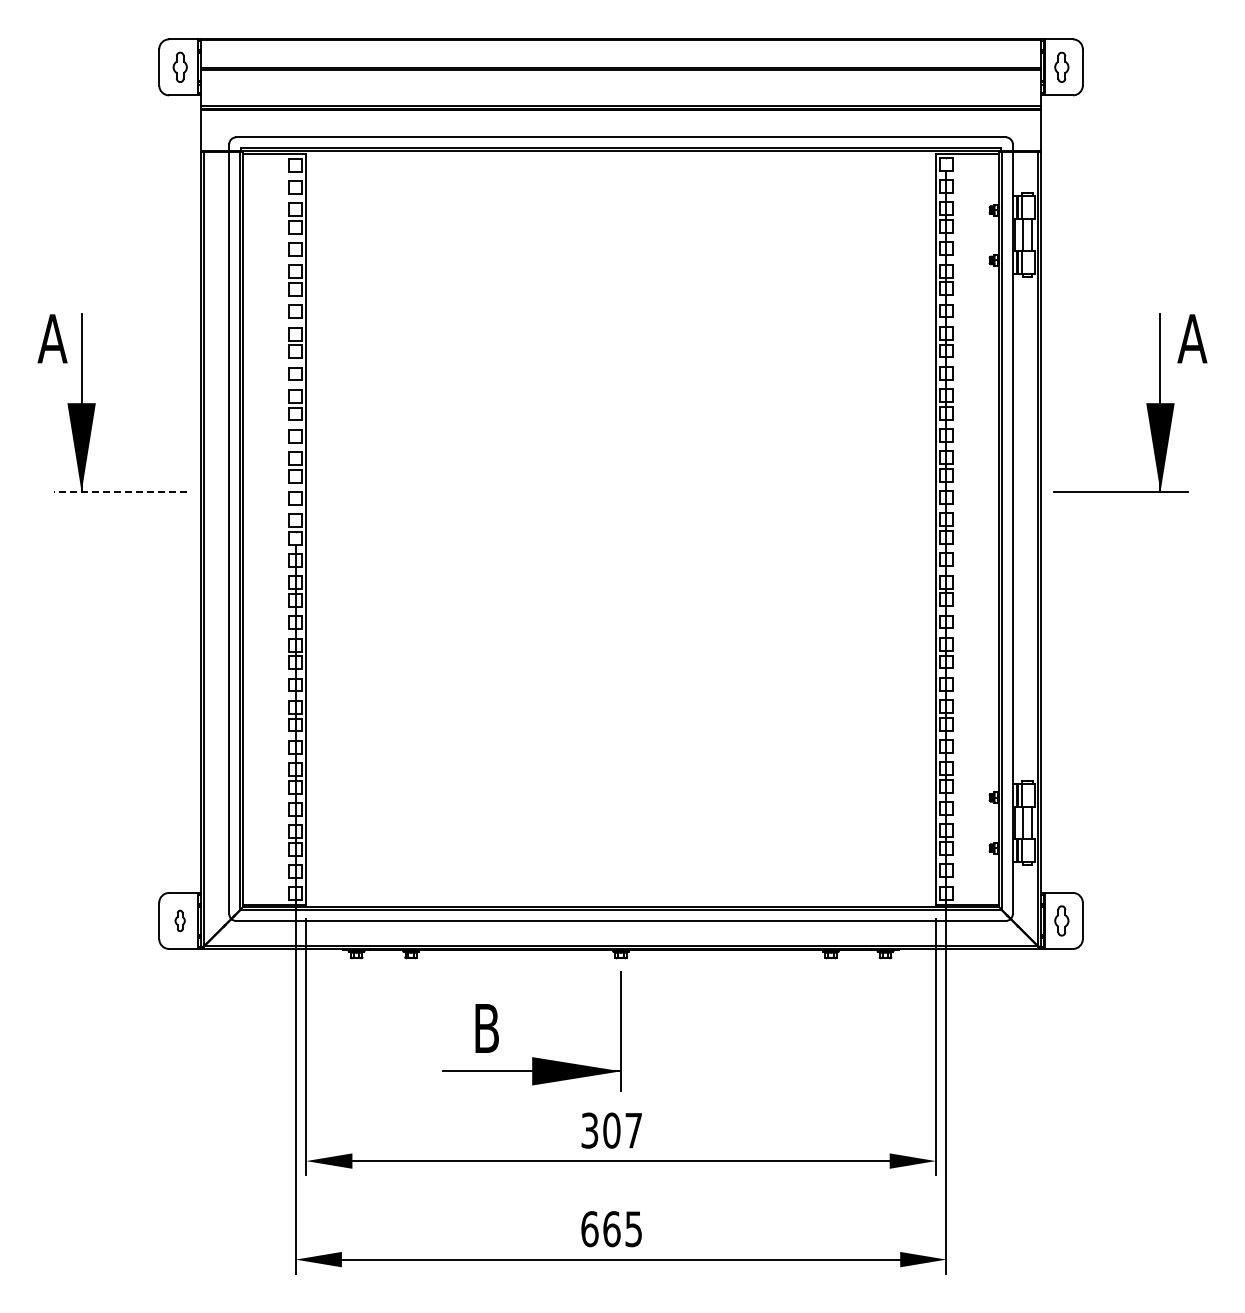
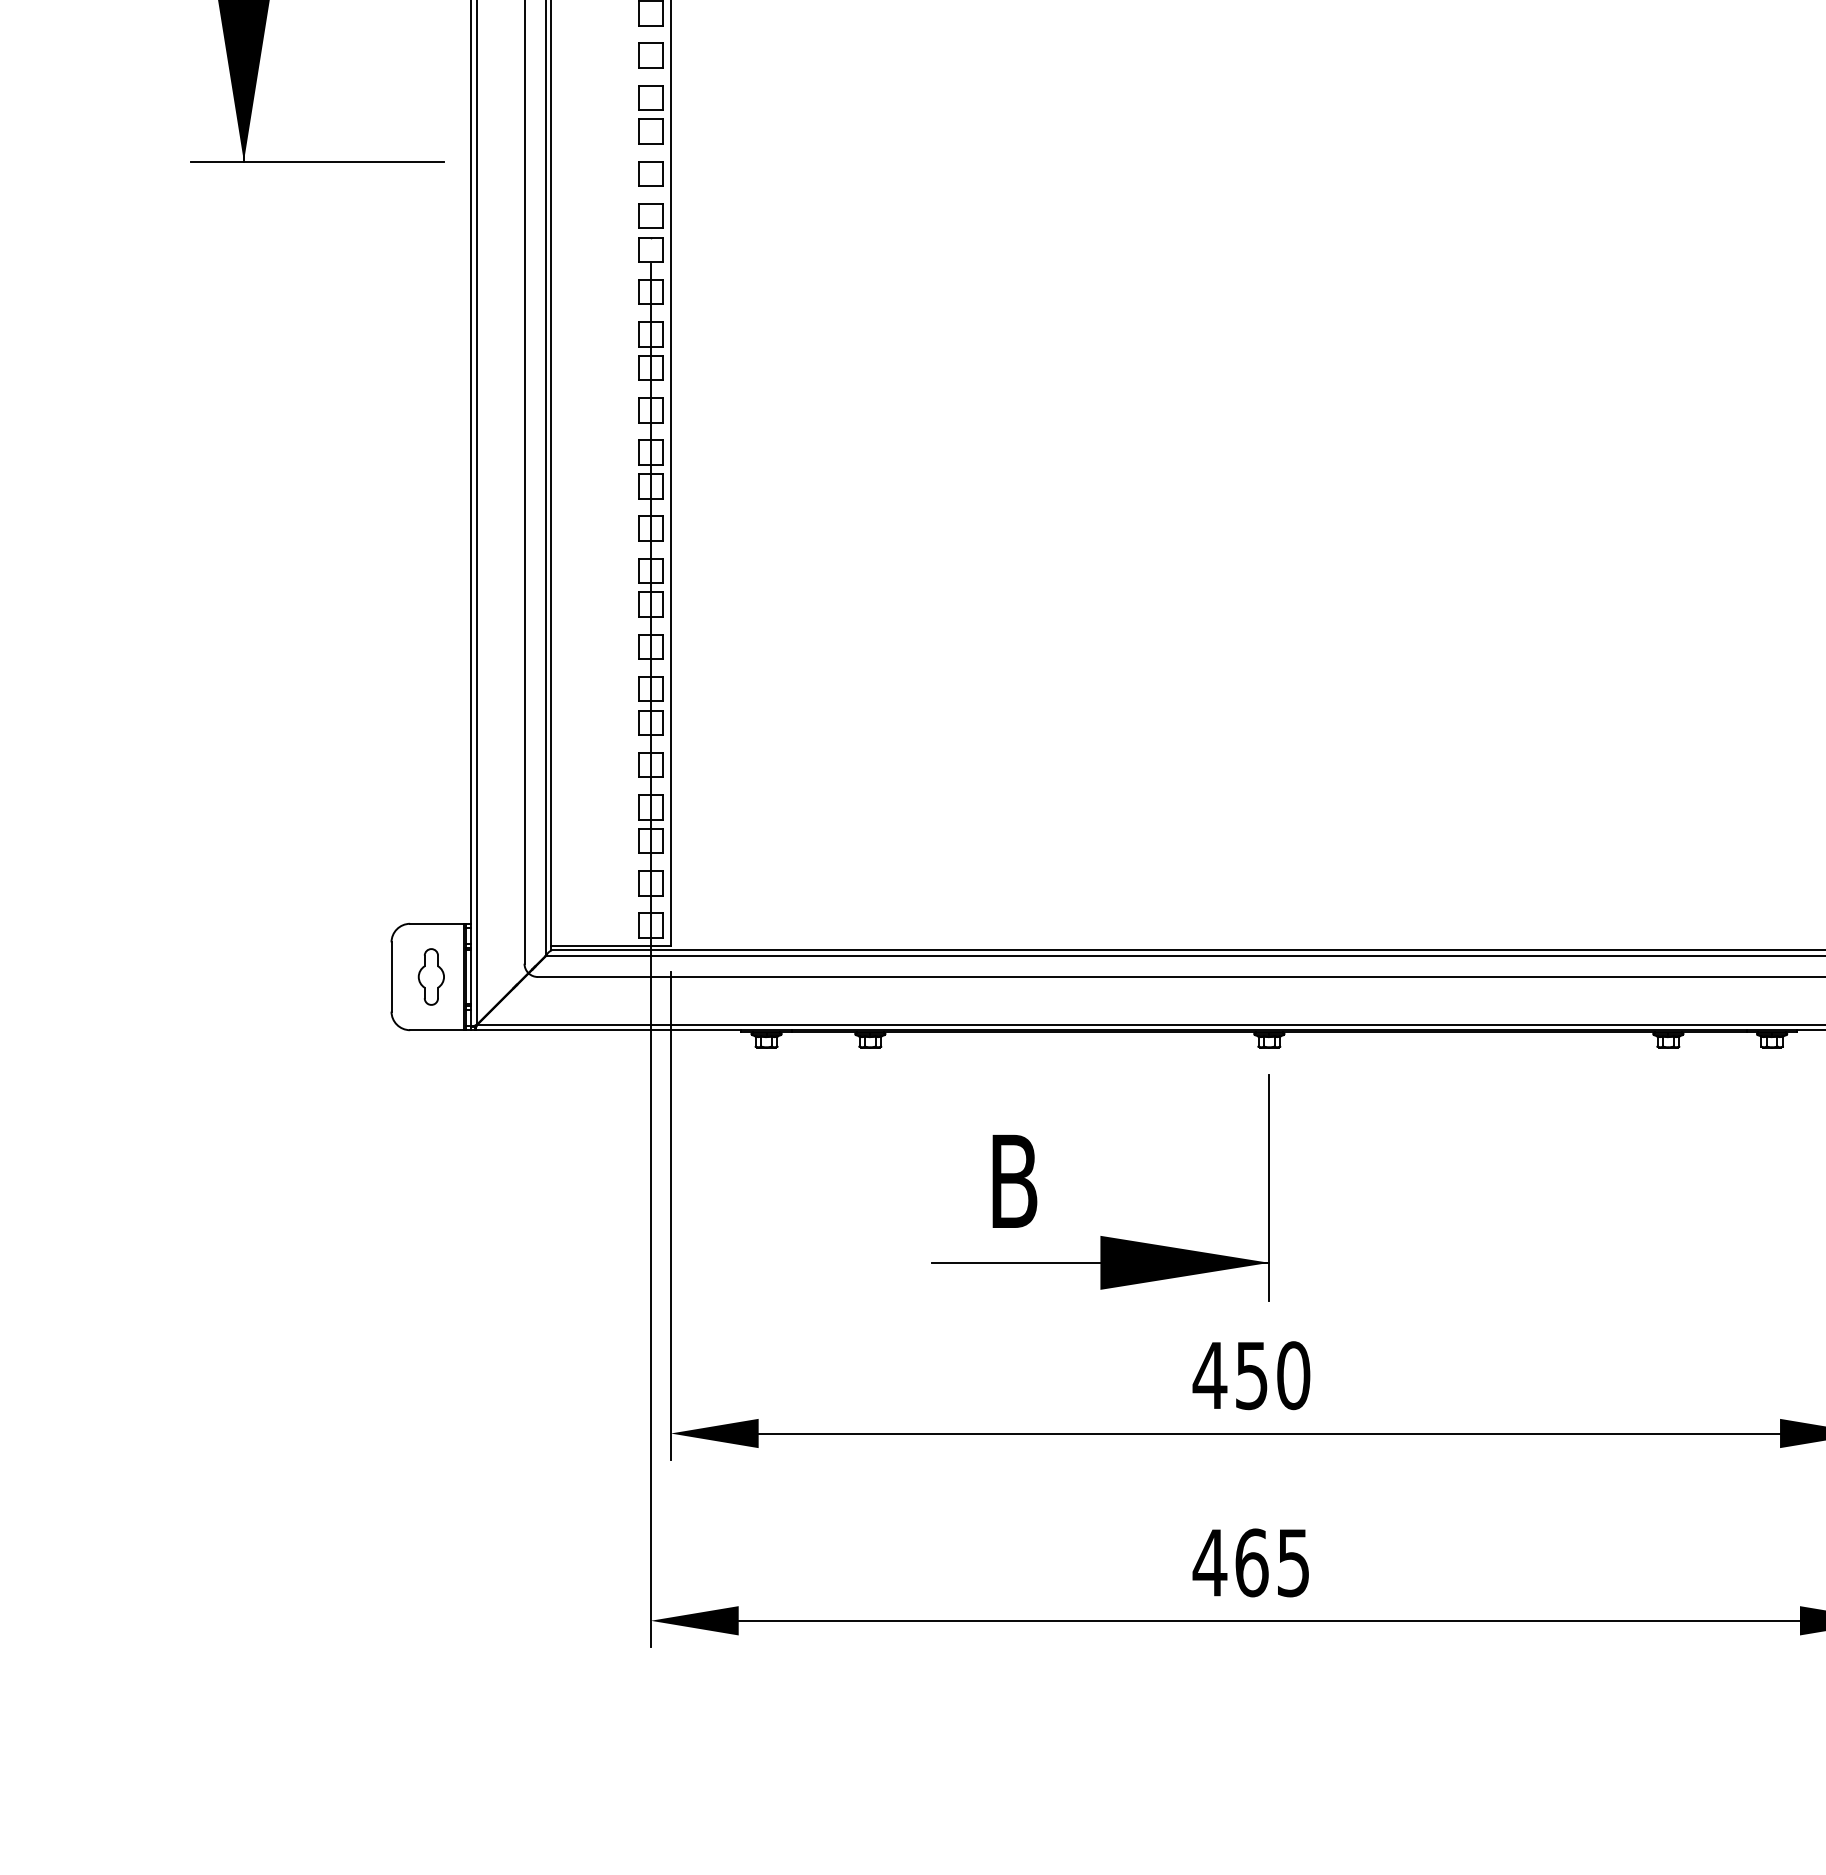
line: (120, 492) -> (317, 162), dashed -> solid
part: (179, 920) -> (429, 976), size x1.43
text: (611, 1130) -> (1251, 1375), 307 -> 450
text: (589, 1229) -> (1209, 1563), 665 -> 465

